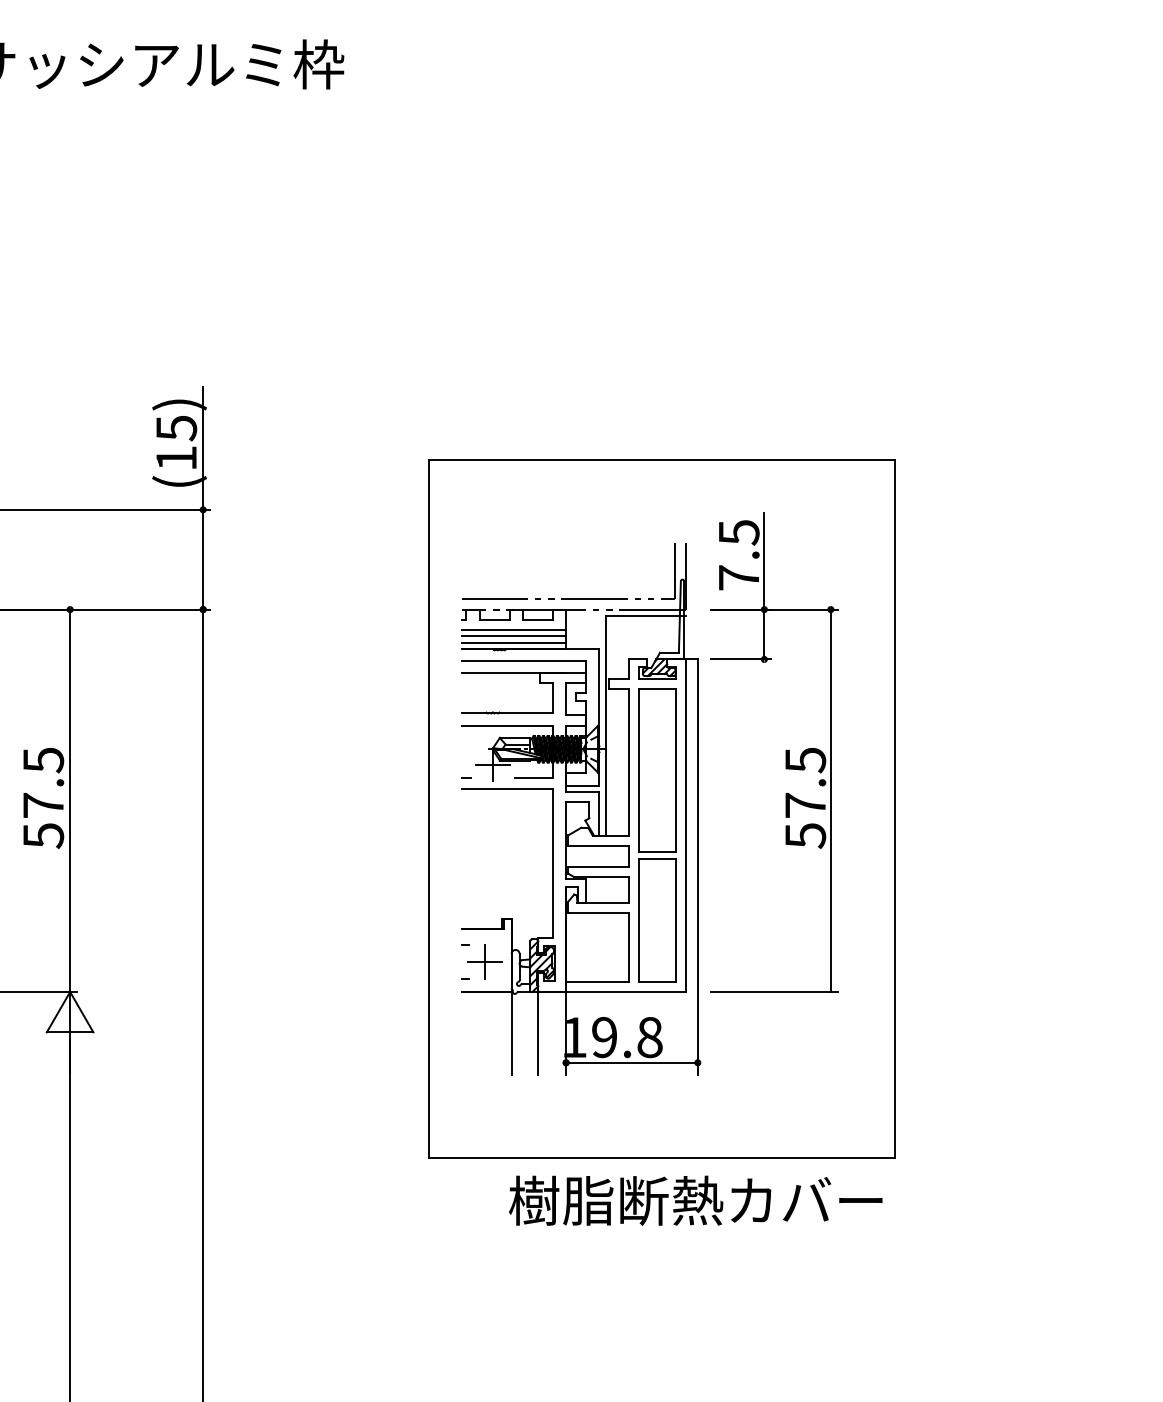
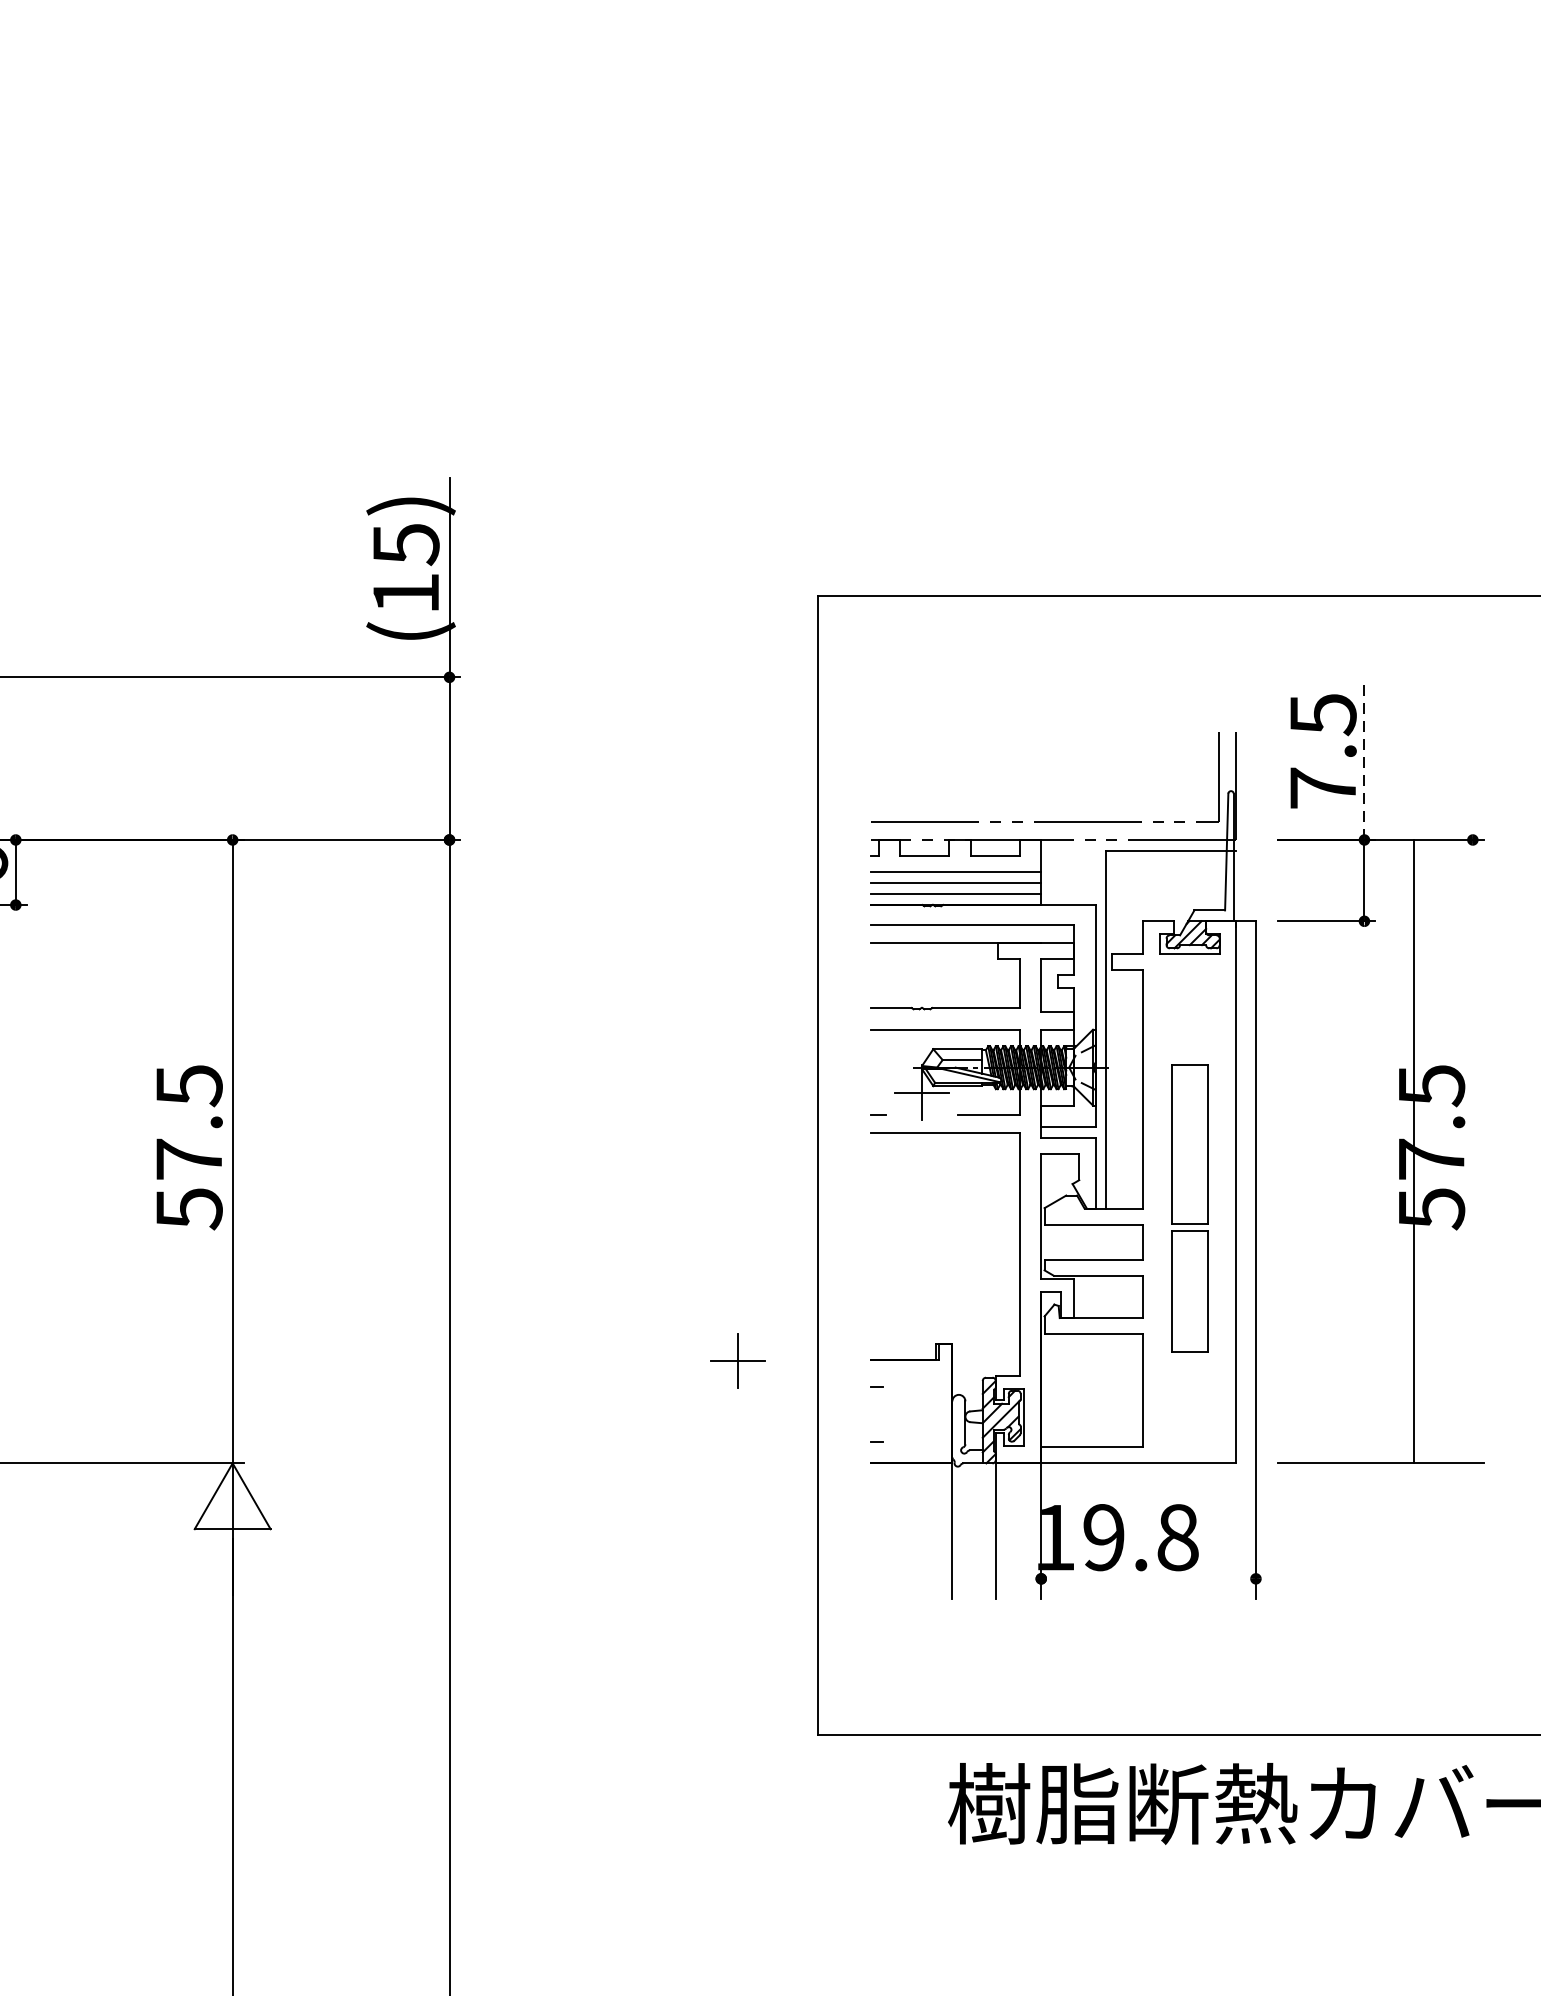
line: (764, 560) -> (1364, 759), solid -> dashed
line: (830, 800) -> (1413, 1151), moved
part: (657, 835) -> (1190, 1208), size x0.6
part: (484, 961) -> (736, 1359), moved
line: (631, 1062) -> (1147, 1578), removed

